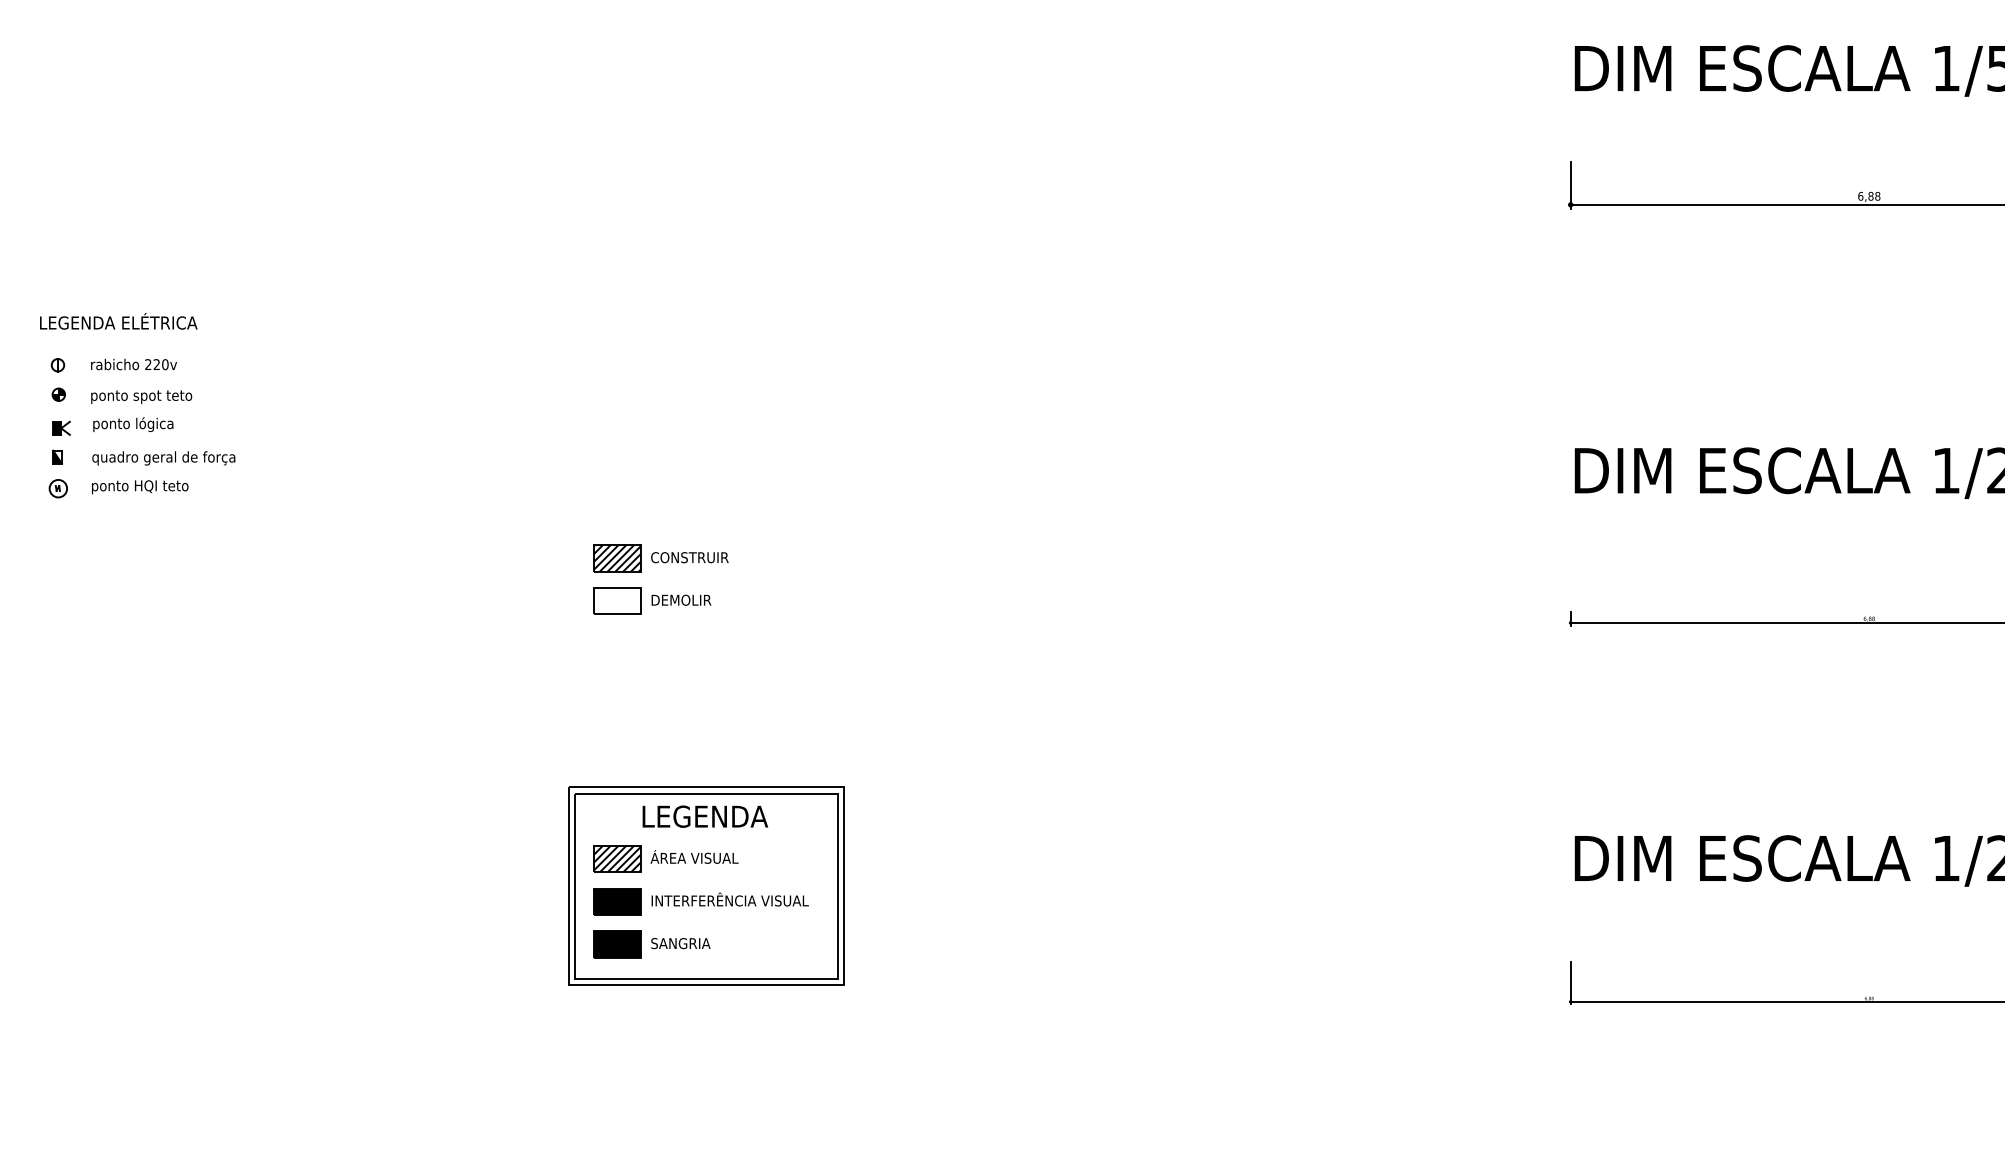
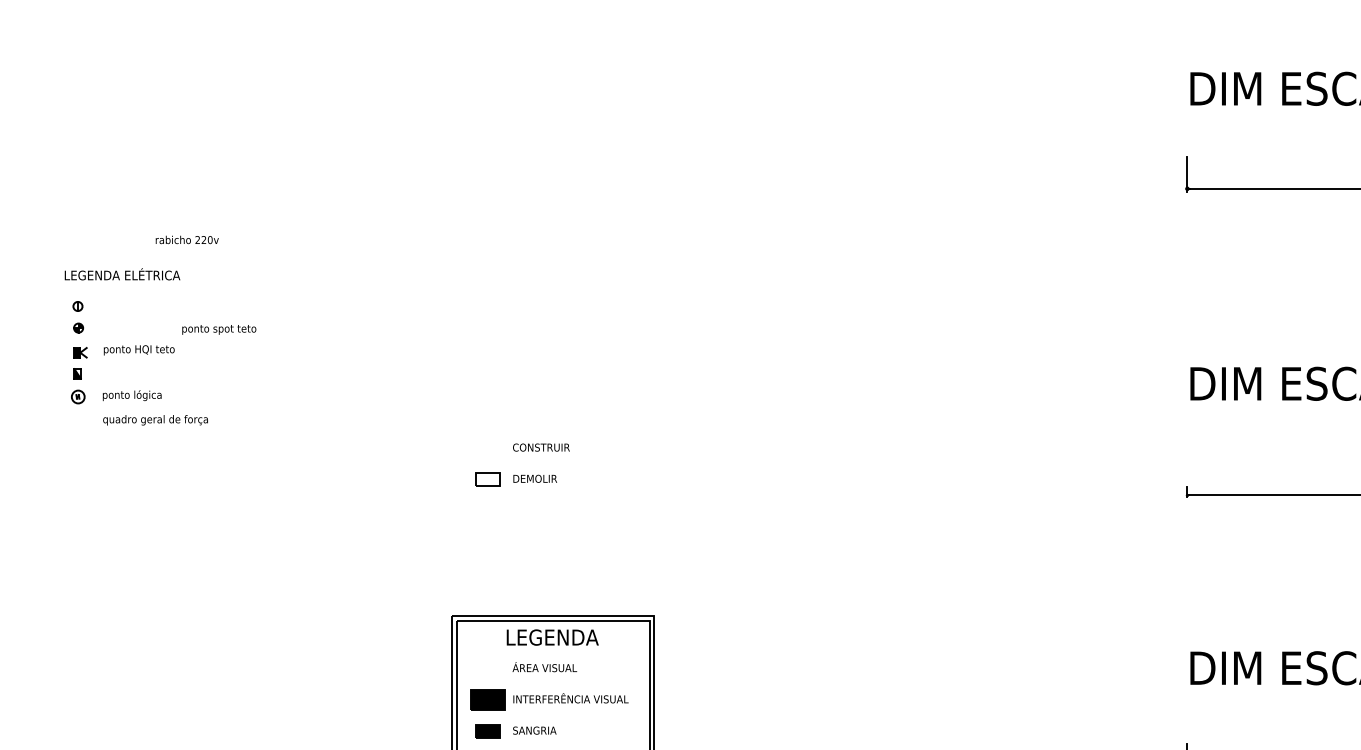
text: (133, 364) -> (186, 239), moved
text: (141, 396) -> (219, 329), moved
text: (162, 424) -> (154, 349), ponto lógica -> ponto HQI teto
text: (163, 458) -> (155, 420), moved
text: (161, 486) -> (153, 395), ponto HQI teto -> ponto lógica
part: (617, 558) -> (488, 448), removed
part: (617, 600) -> (488, 479), size x0.7
part: (617, 858) -> (488, 668), removed
part: (617, 944) -> (488, 731), size x0.7

